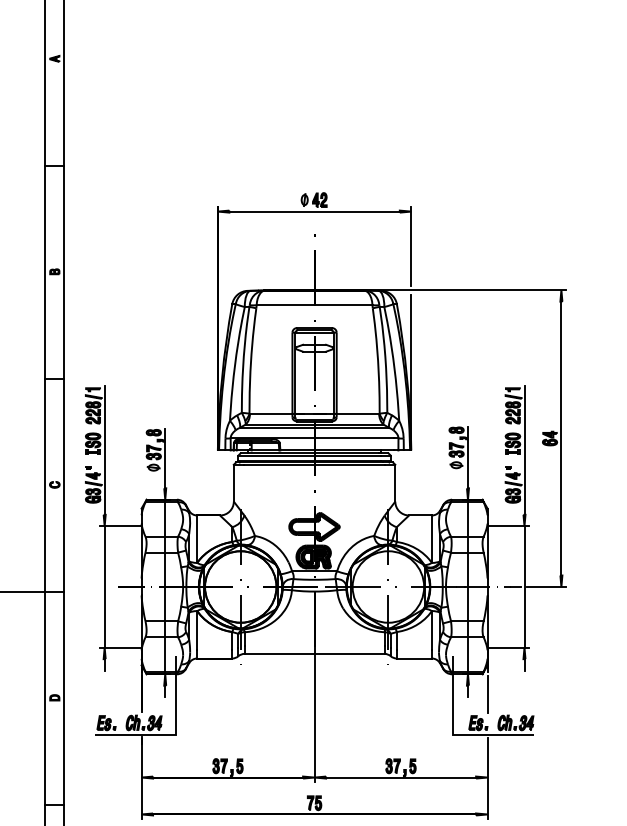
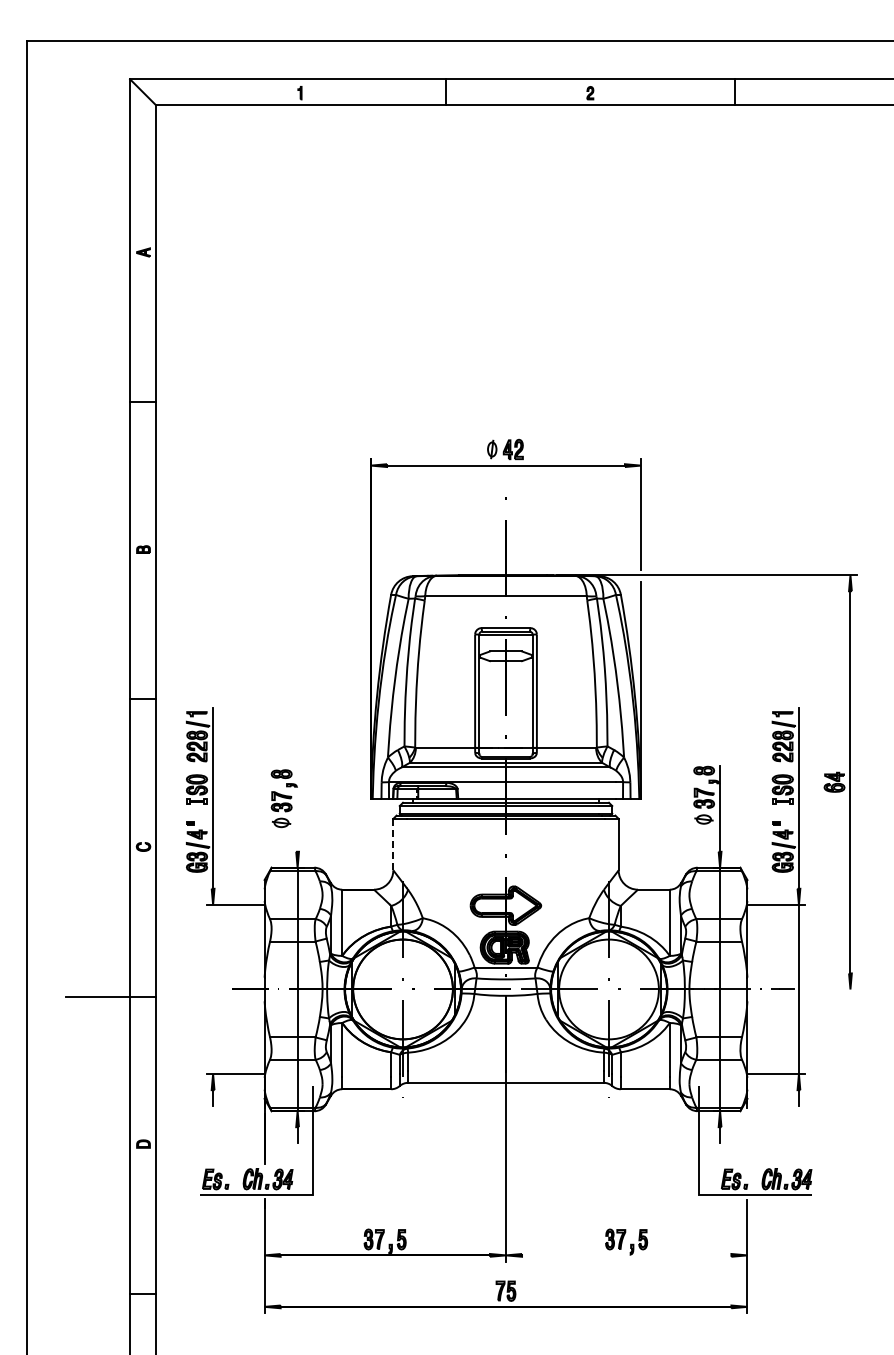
line: (165, 458) -> (297, 810), removed
line: (233, 483) -> (393, 844), solid -> dashed
line: (104, 587) -> (213, 989), removed
line: (545, 587) -> (828, 989), removed
line: (487, 694) -> (747, 1139), removed
line: (400, 777) -> (626, 1255), removed

